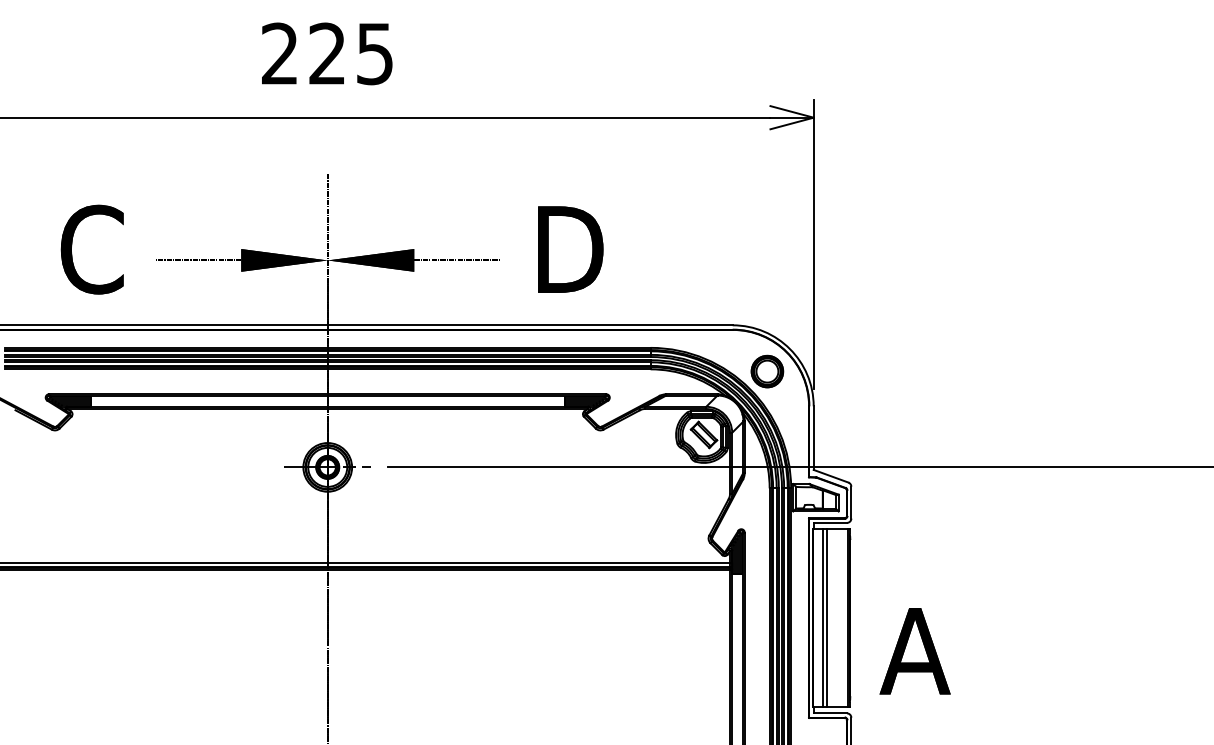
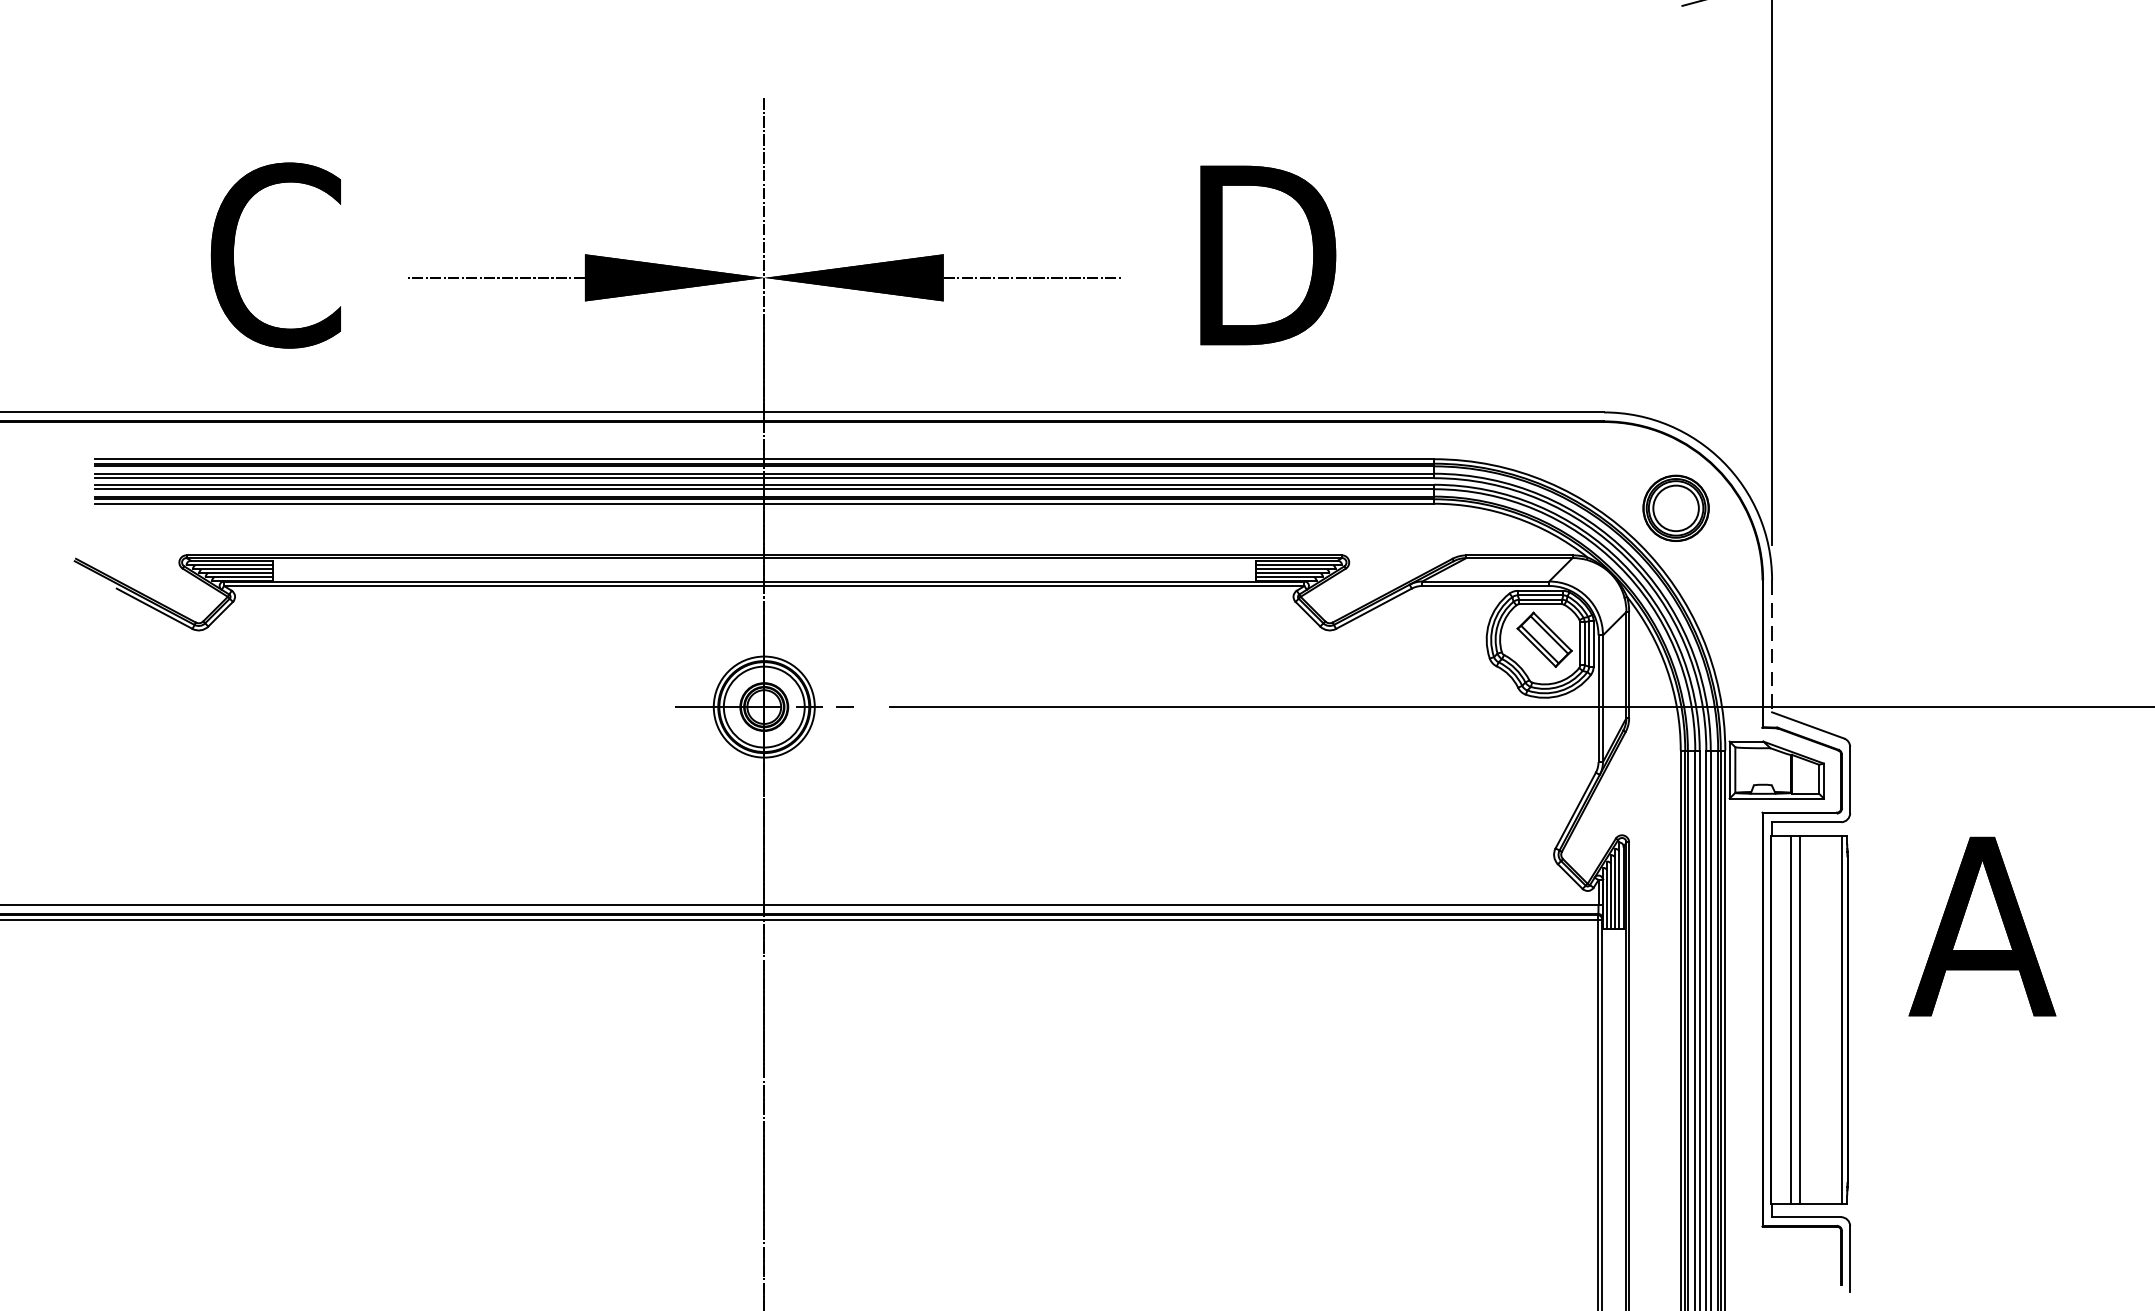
line: (813, 438) -> (1771, 647), solid -> dashed
text: (914, 651) -> (1981, 927), moved

